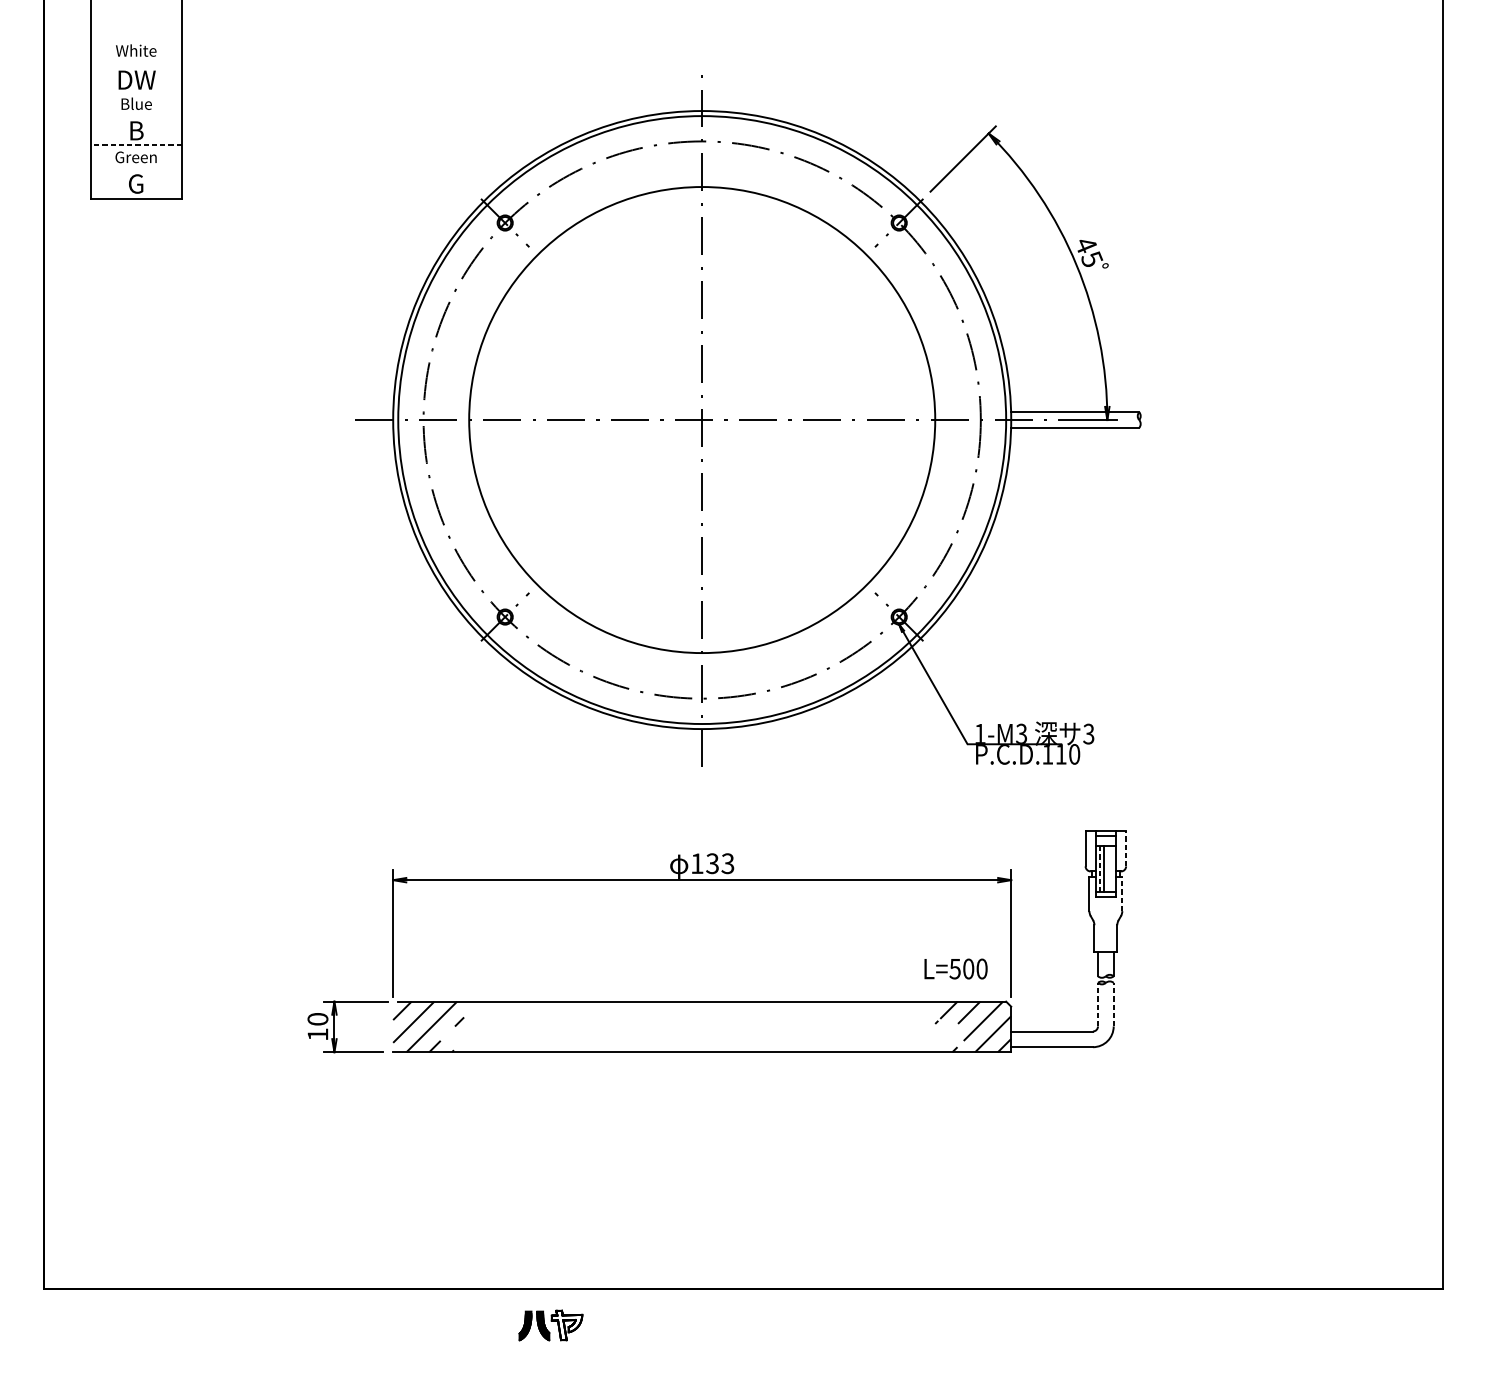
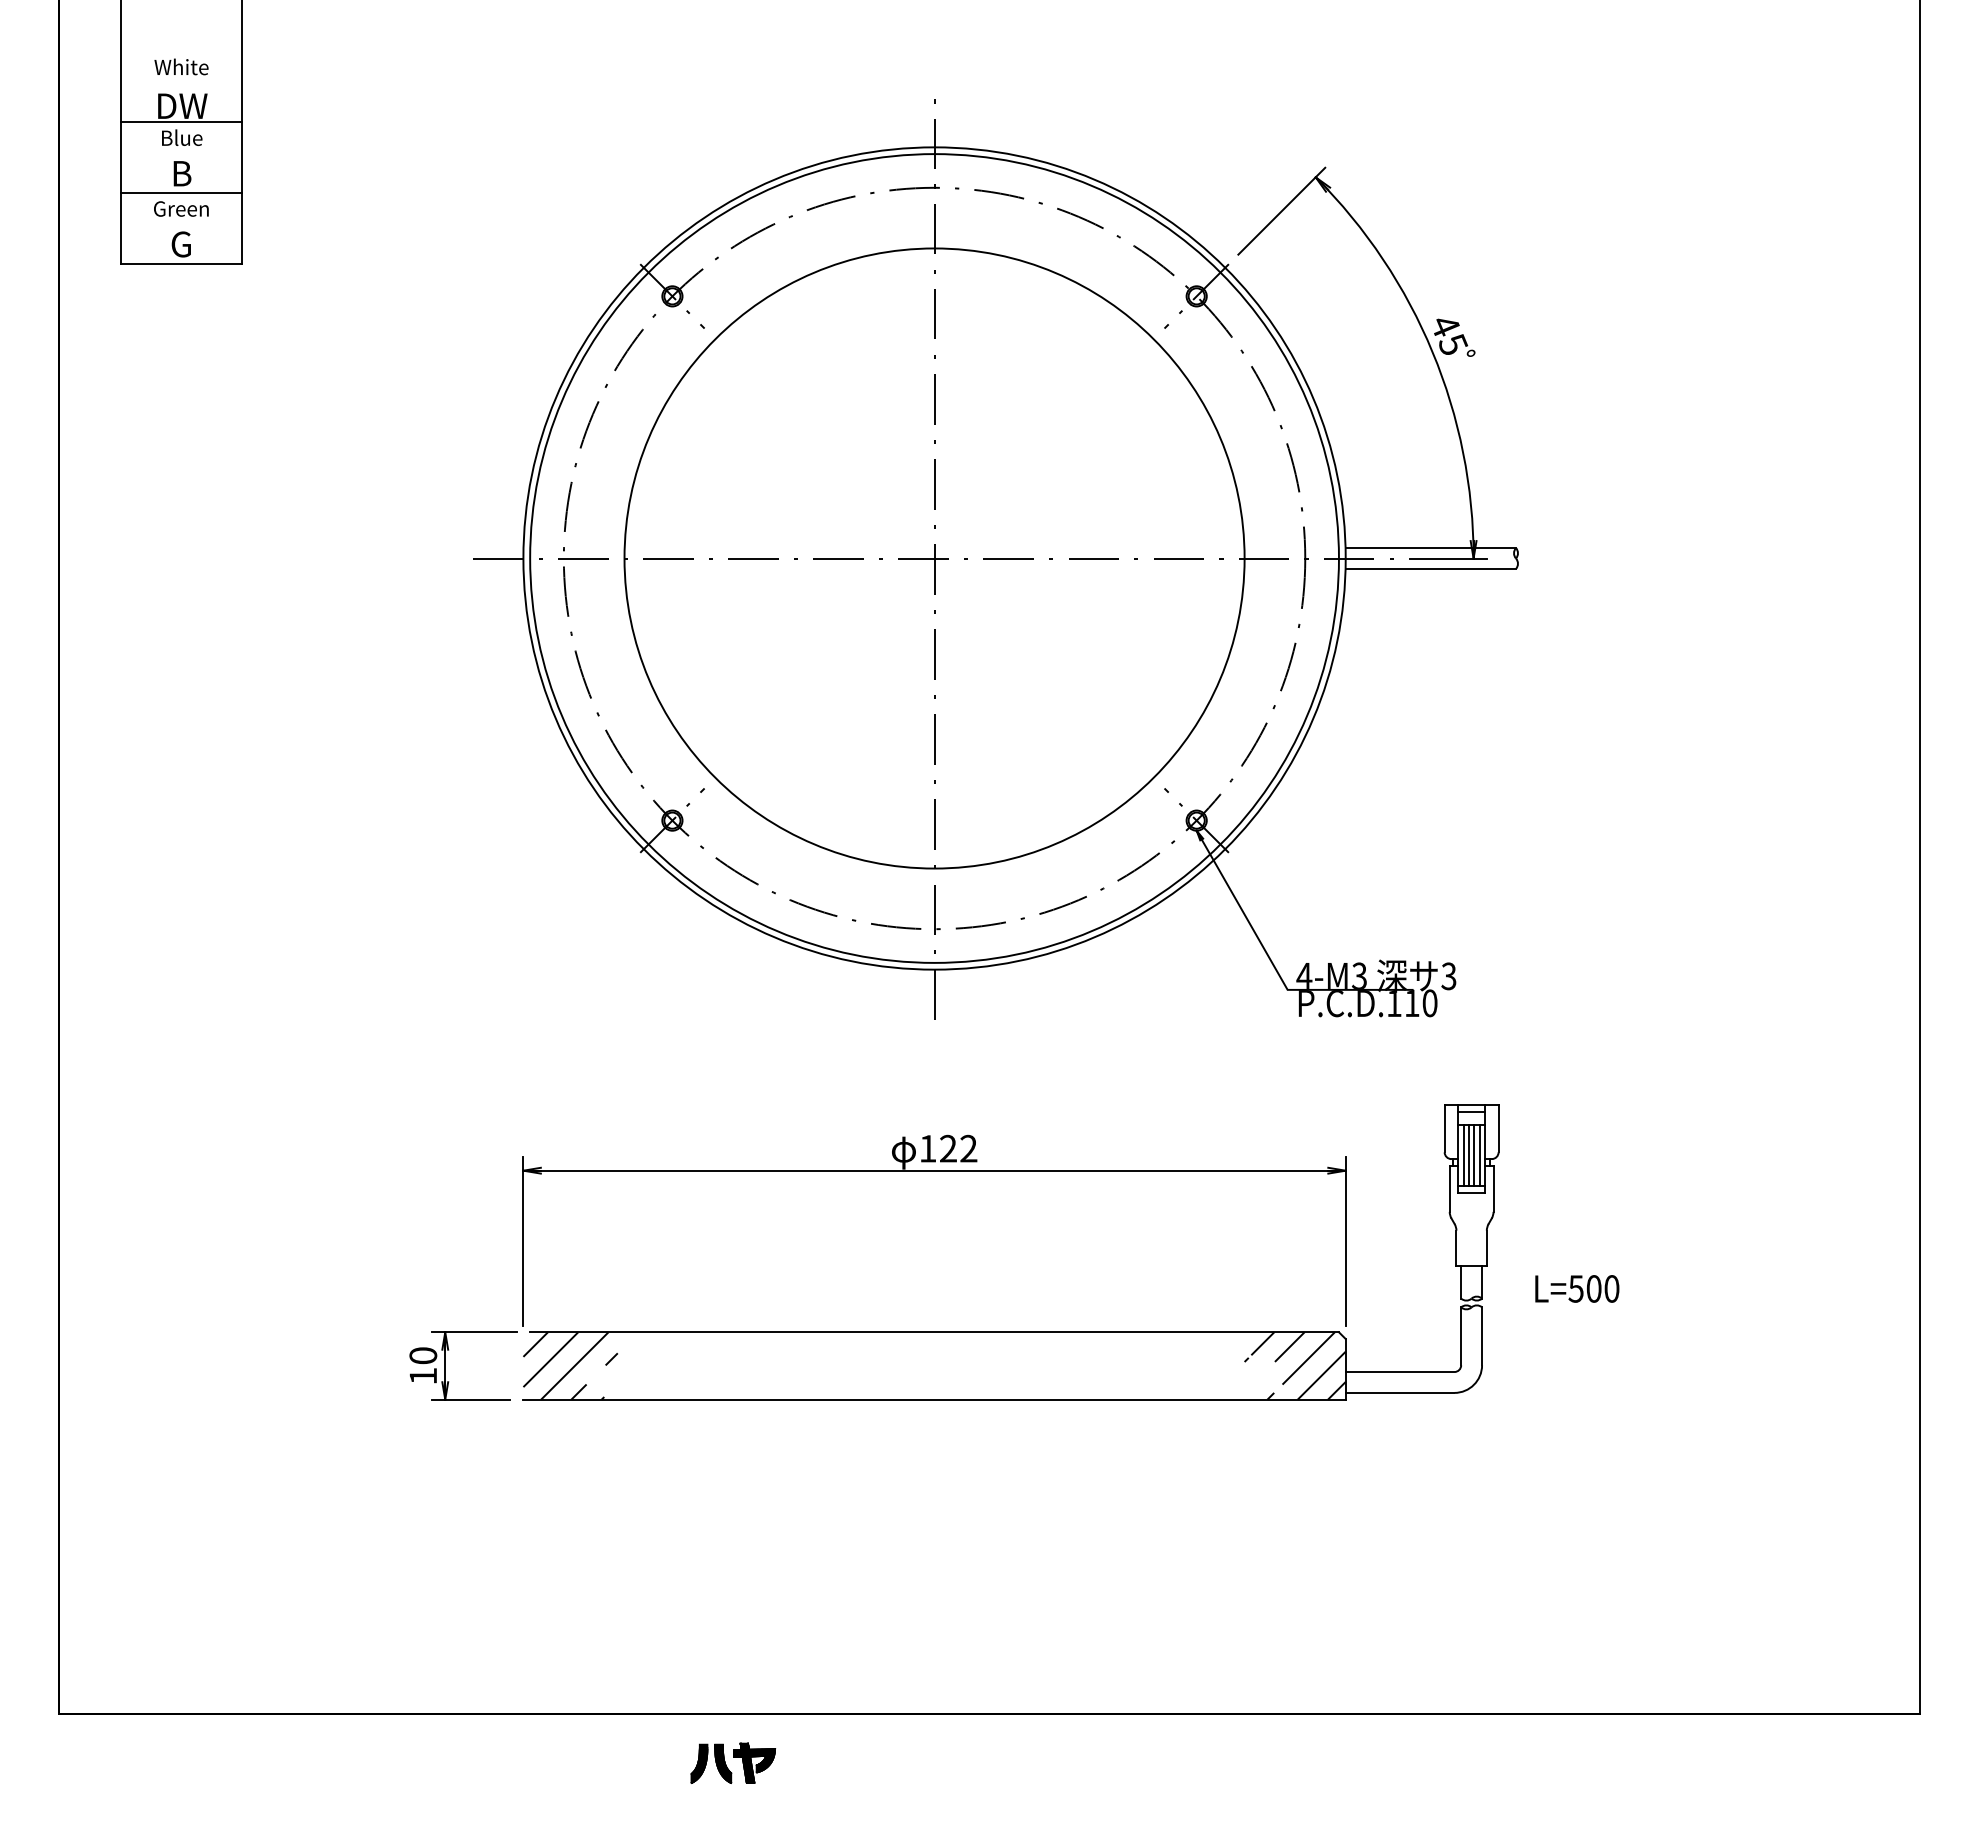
line: (136, 92) -> (181, 122), added
line: (136, 145) -> (181, 193), dashed -> solid
text: (980, 733) -> (1304, 975), 1-M3 -> 4-M3
line: (1126, 848) -> (1498, 1128), dashed -> solid
text: (720, 863) -> (958, 1148), 133 -> 122
line: (1108, 868) -> (1474, 1155), added
line: (1111, 868) -> (1479, 1155), added
line: (1099, 869) -> (1463, 1156), dashed -> solid
line: (1122, 893) -> (1493, 1188), dashed -> solid
text: (956, 968) -> (1577, 1288), moved
line: (1098, 1004) -> (1461, 1336), dashed -> solid
line: (1114, 1004) -> (1482, 1336), dashed -> solid
fill: (566, 1324) -> (754, 1762), added

